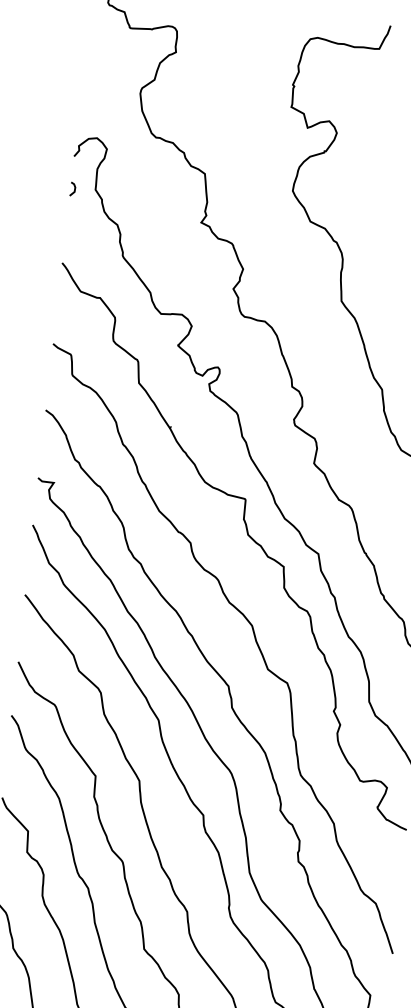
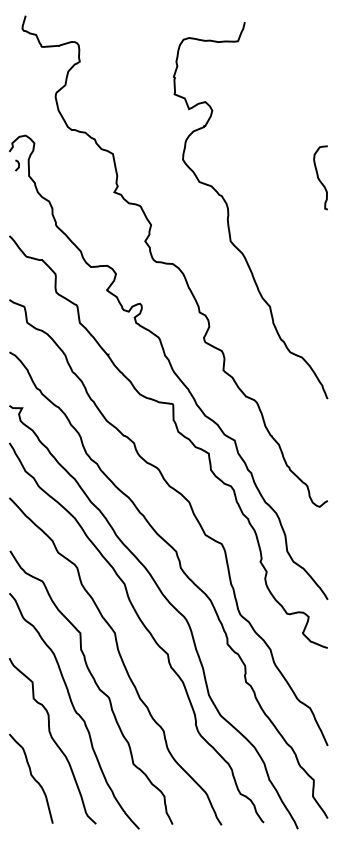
line: (74, 189) -> (18, 165), moved

